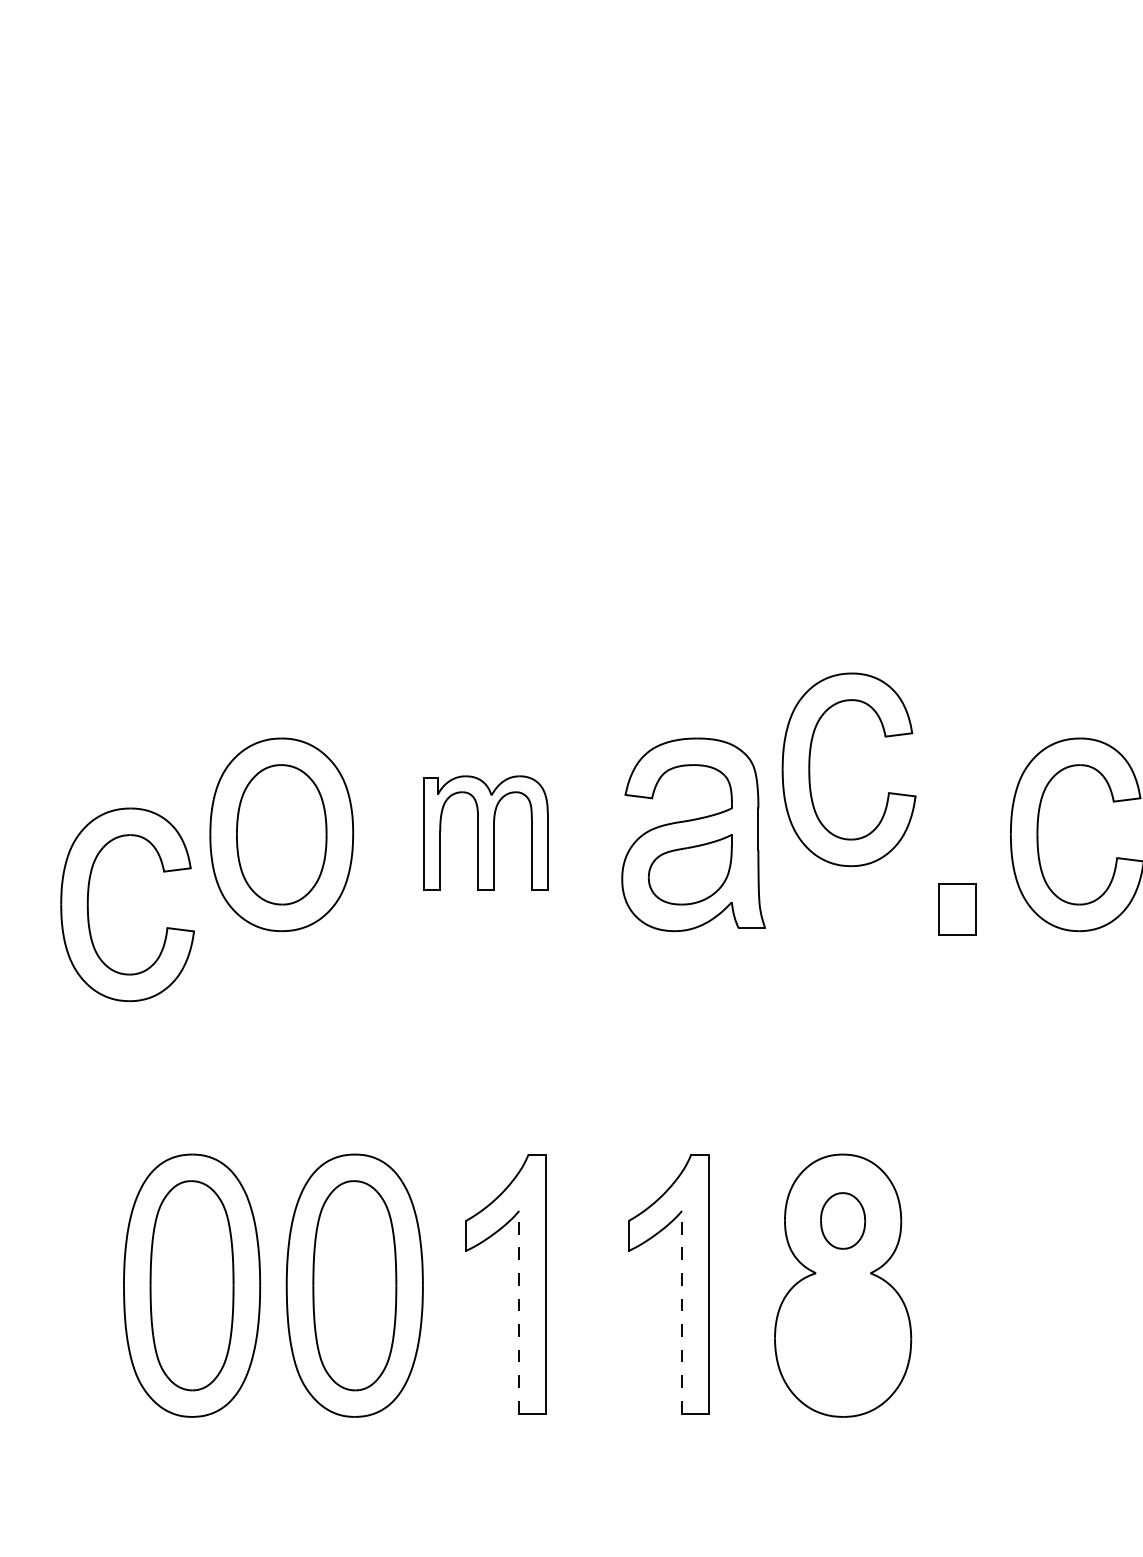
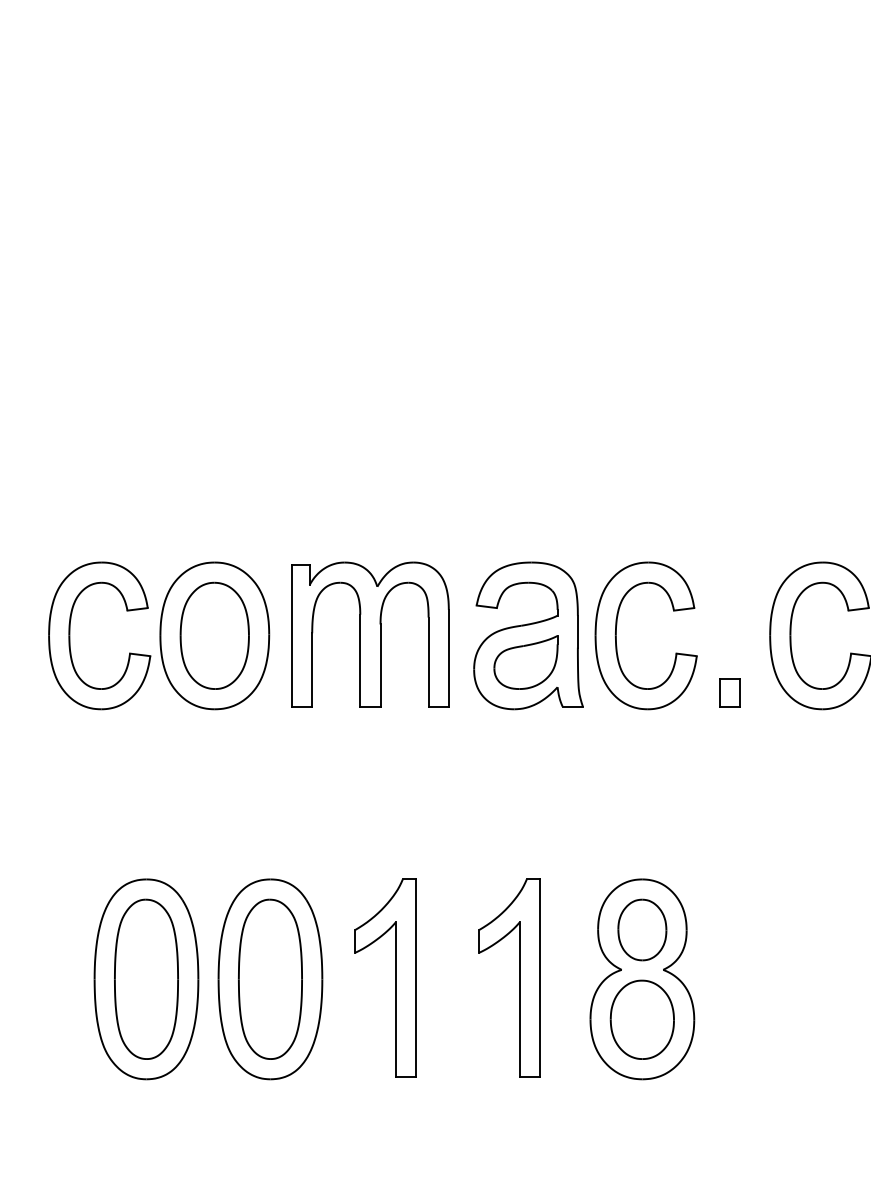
part: (810, 769) -> (616, 635), moved
part: (485, 832) -> (369, 634), size x1.67
part: (88, 904) -> (69, 635), moved
part: (957, 909) -> (729, 692), size x0.71
part: (842, 1220) -> (641, 929), size x1.43
line: (519, 1311) -> (395, 998), dashed -> solid
line: (682, 1311) -> (520, 998), dashed -> solid
part: (842, 1338) -> (641, 1019), added

